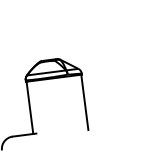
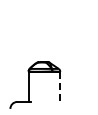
line: (84, 103) -> (59, 88), solid -> dashed

